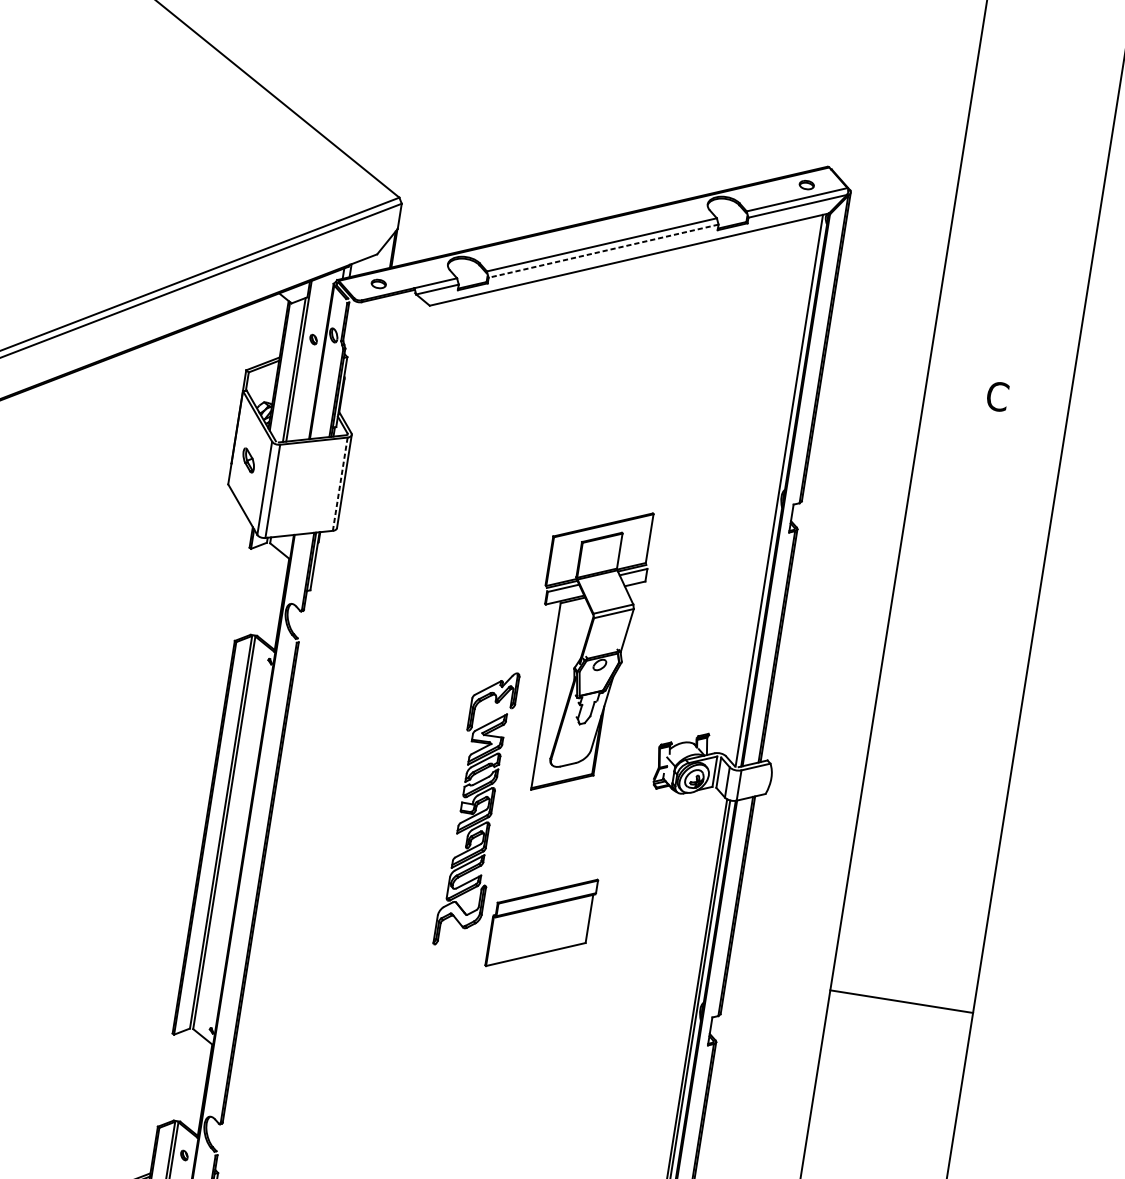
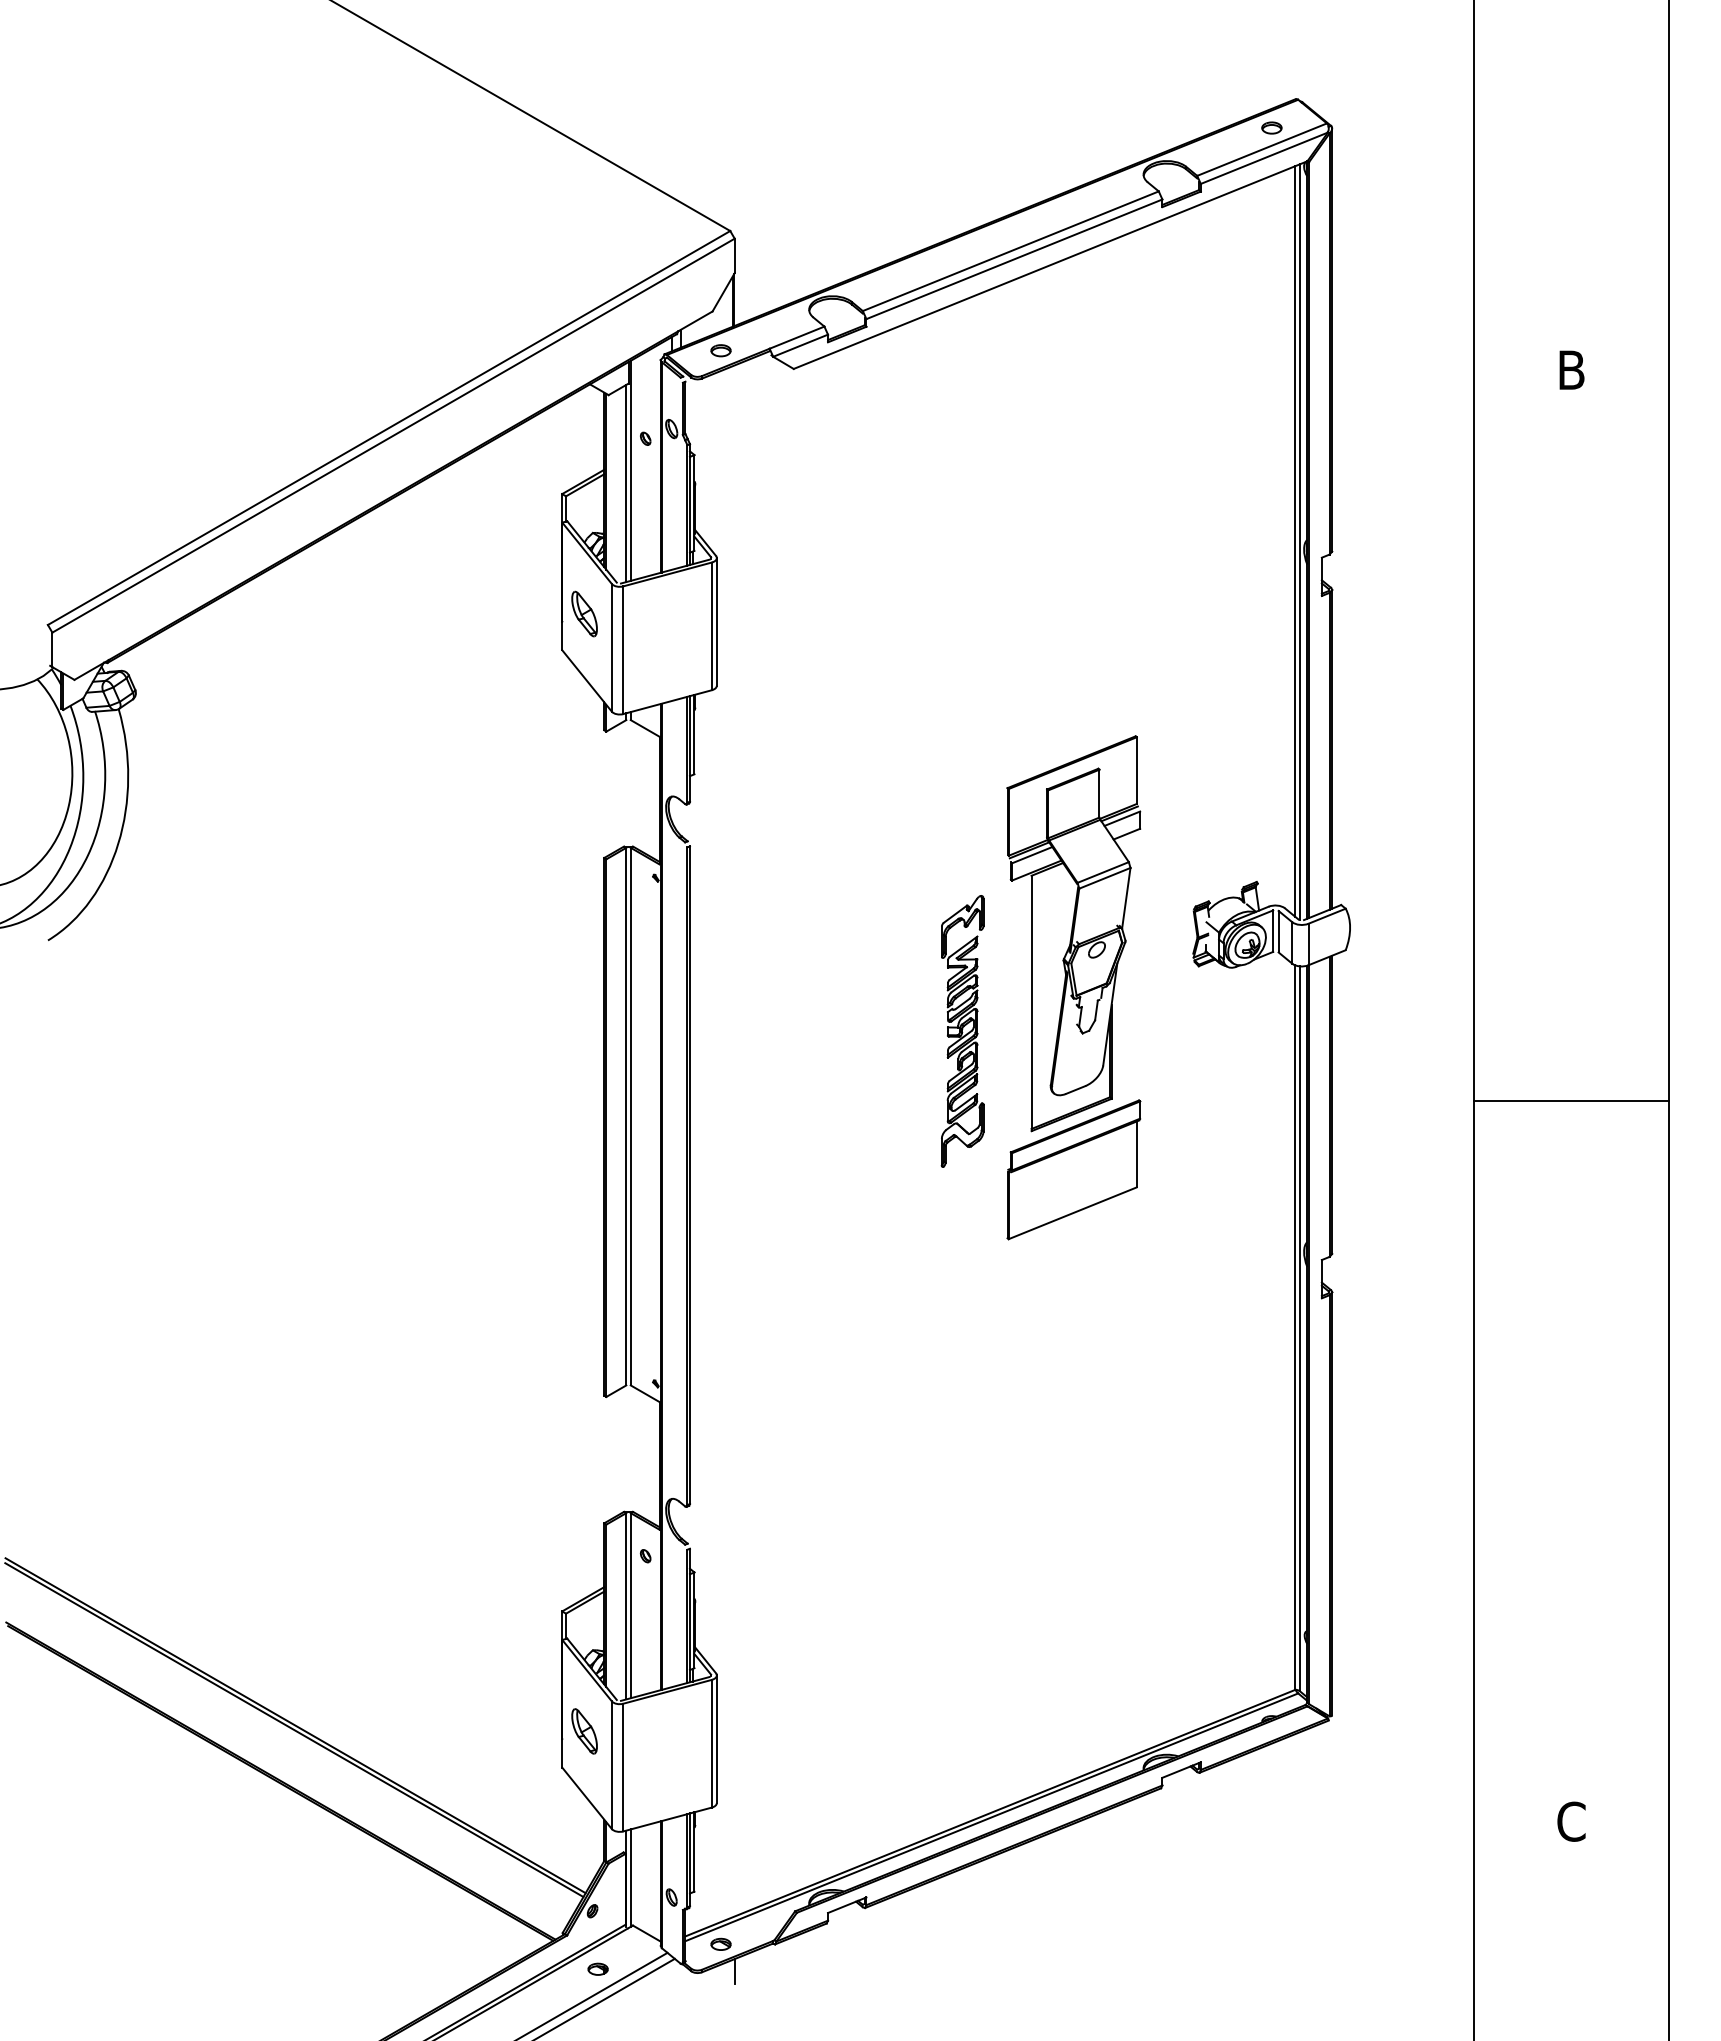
line: (603, 251) -> (1014, 259), dashed -> solid
text: (997, 396) -> (1571, 370), C -> B
part: (248, 460) -> (584, 613), size x1.43
line: (339, 484) -> (711, 626), dashed -> solid
line: (776, 489) -> (1295, 541), added
part: (584, 650) -> (1073, 933), moved
part: (476, 809) -> (962, 1031), size x0.71
line: (901, 1001) -> (1571, 1100), moved

